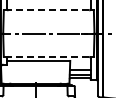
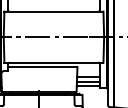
line: (48, 10) -> (53, 11), dashed -> solid
line: (48, 56) -> (53, 62), dashed -> solid

